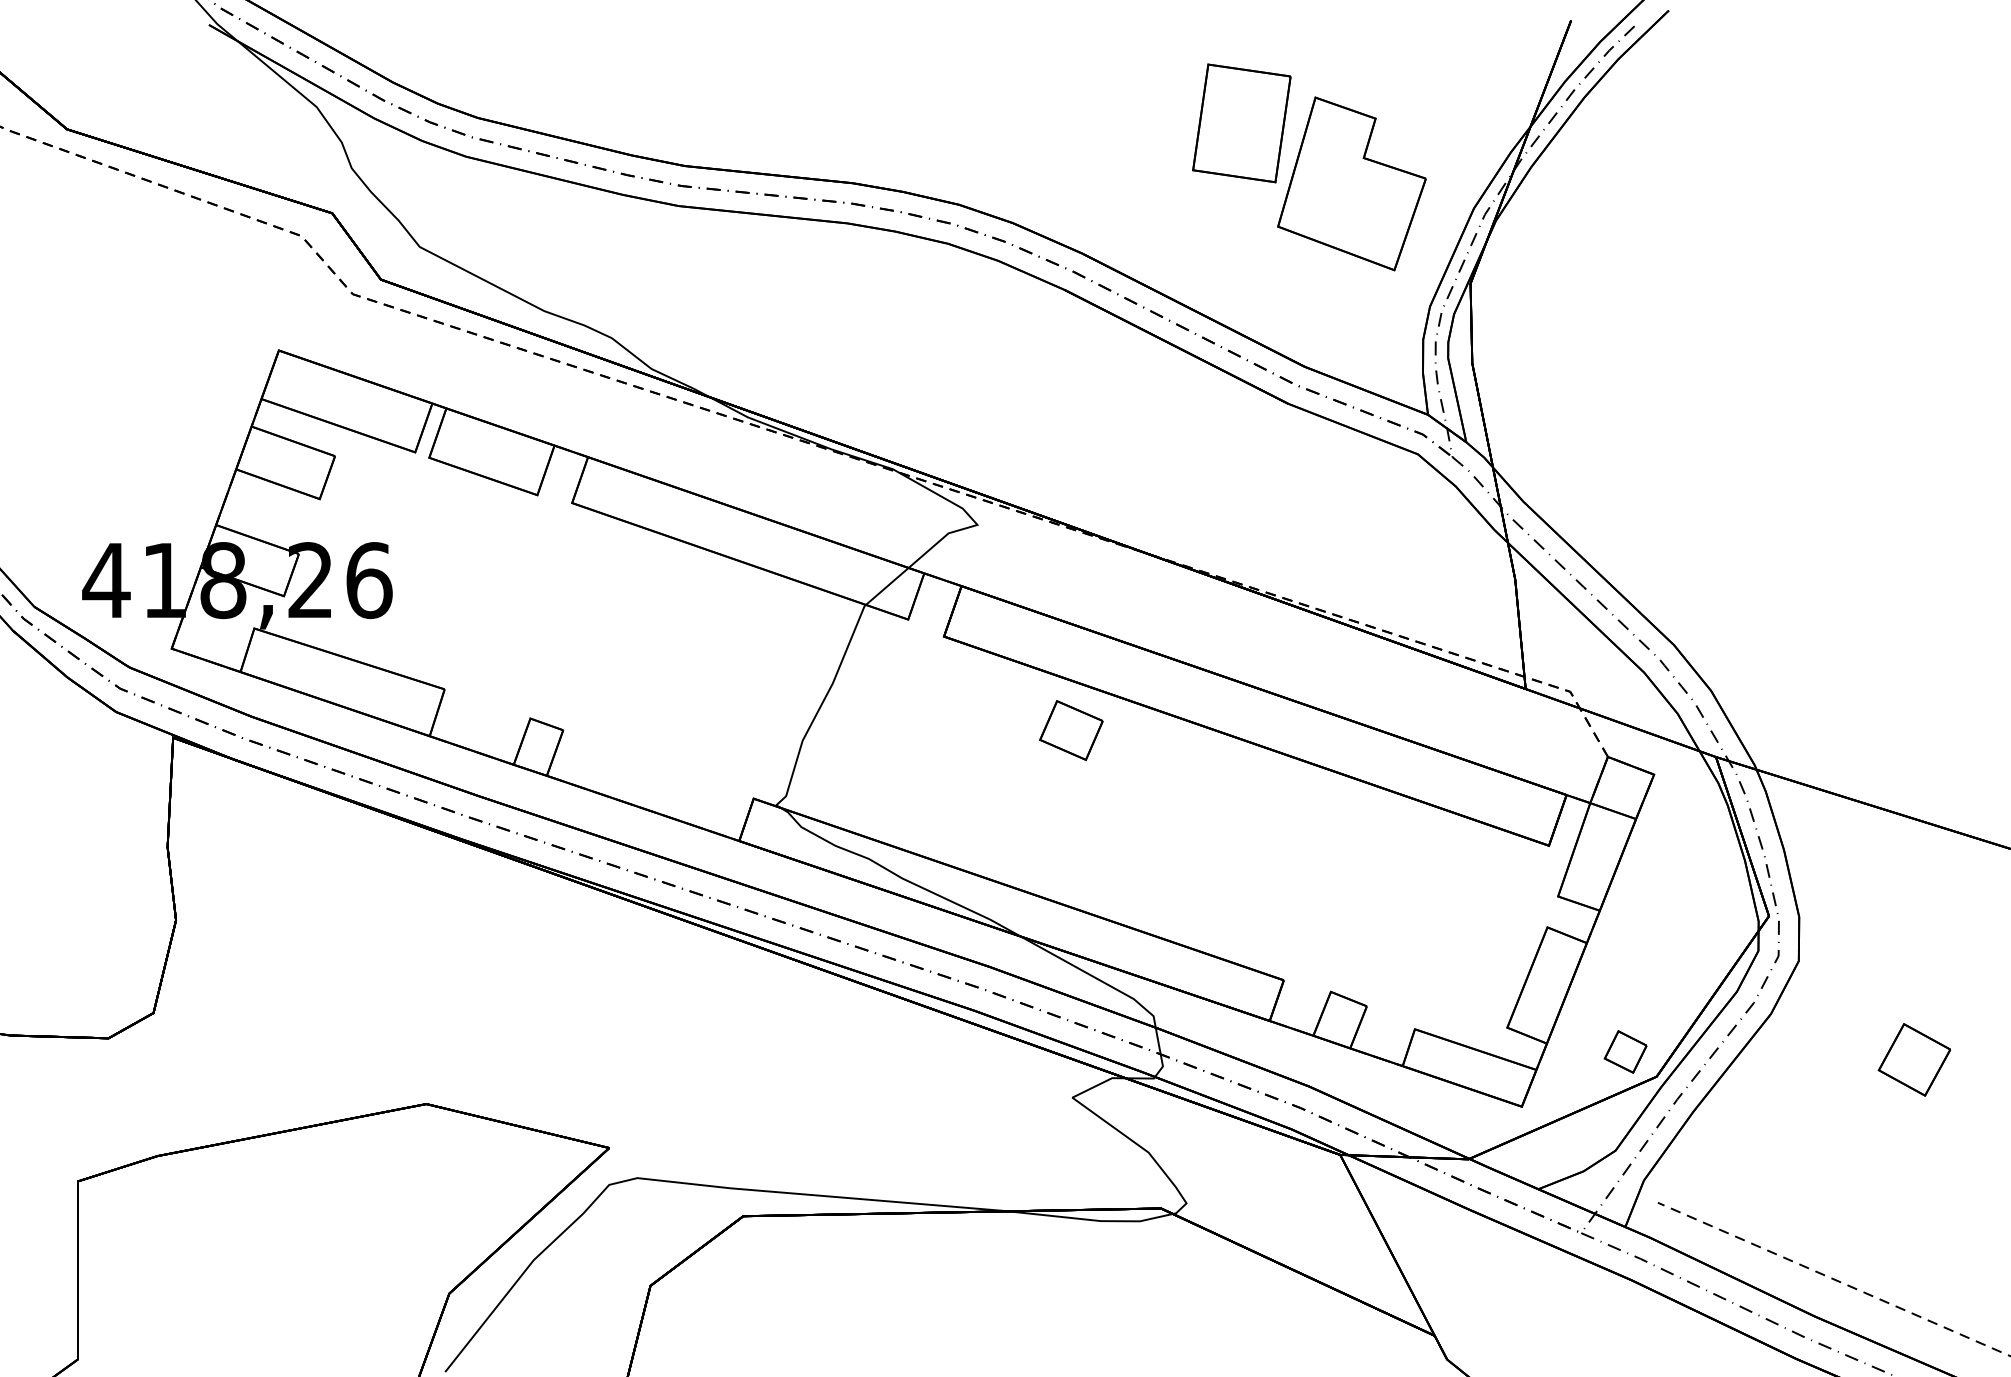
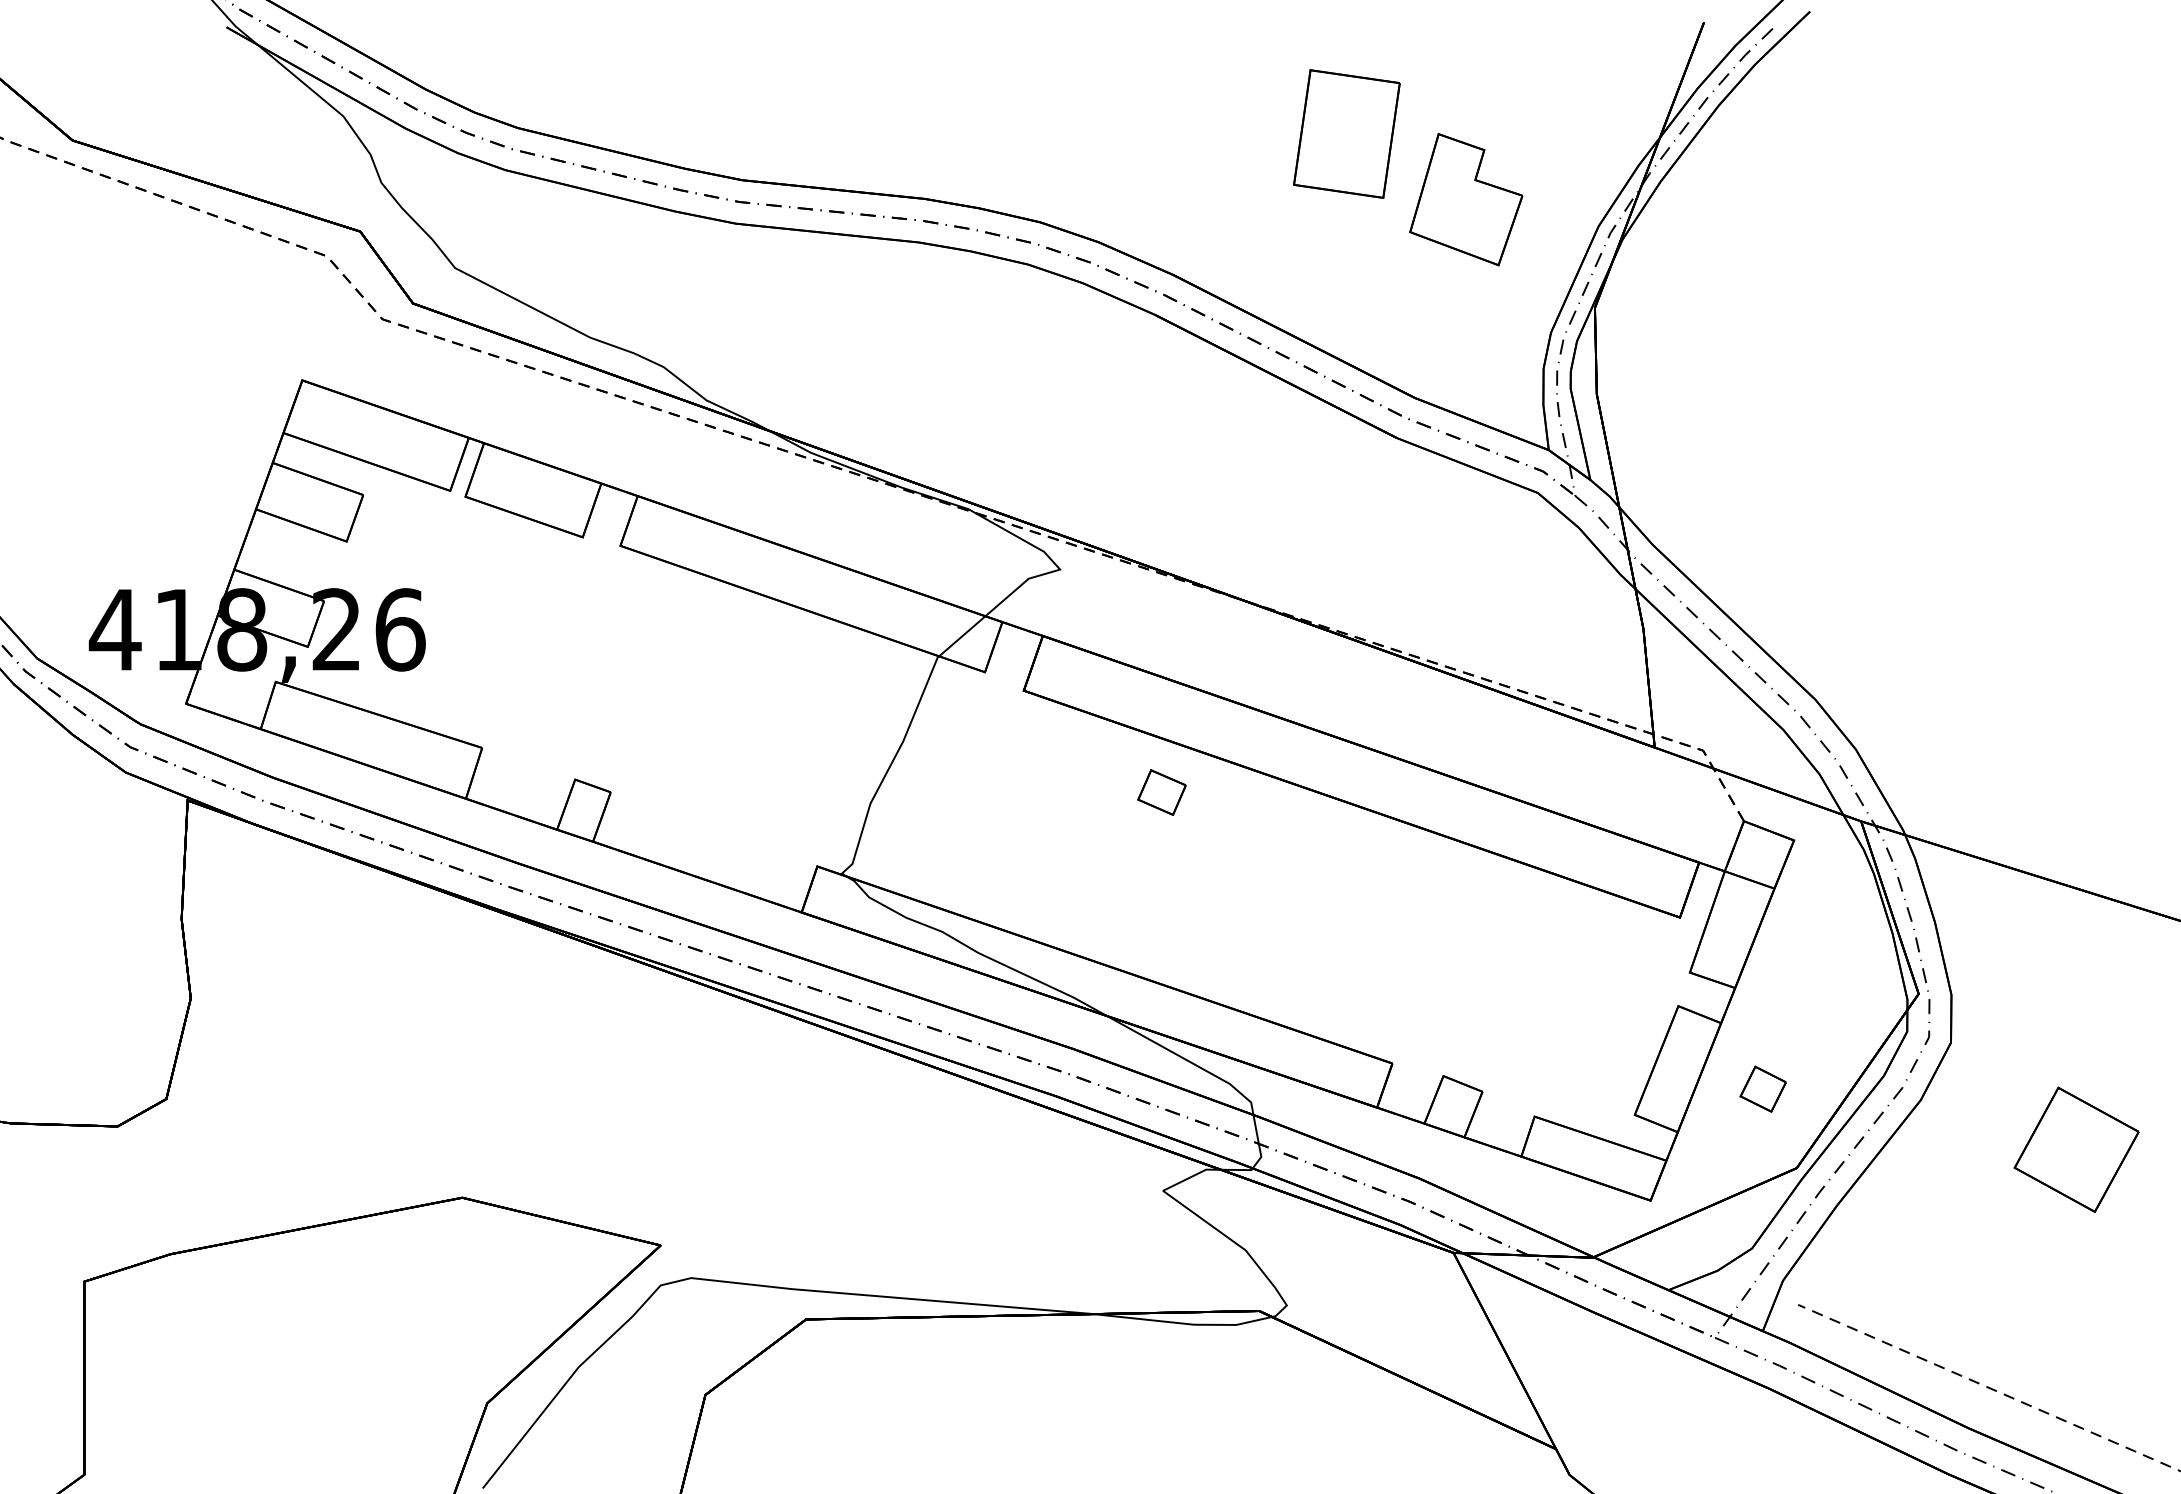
part: (1351, 183) -> (1465, 199), size x0.7
part: (1071, 730) -> (1162, 792), size x0.7
part: (1625, 1051) -> (1763, 1088), moved
part: (1914, 1059) -> (2076, 1149), size x1.6

